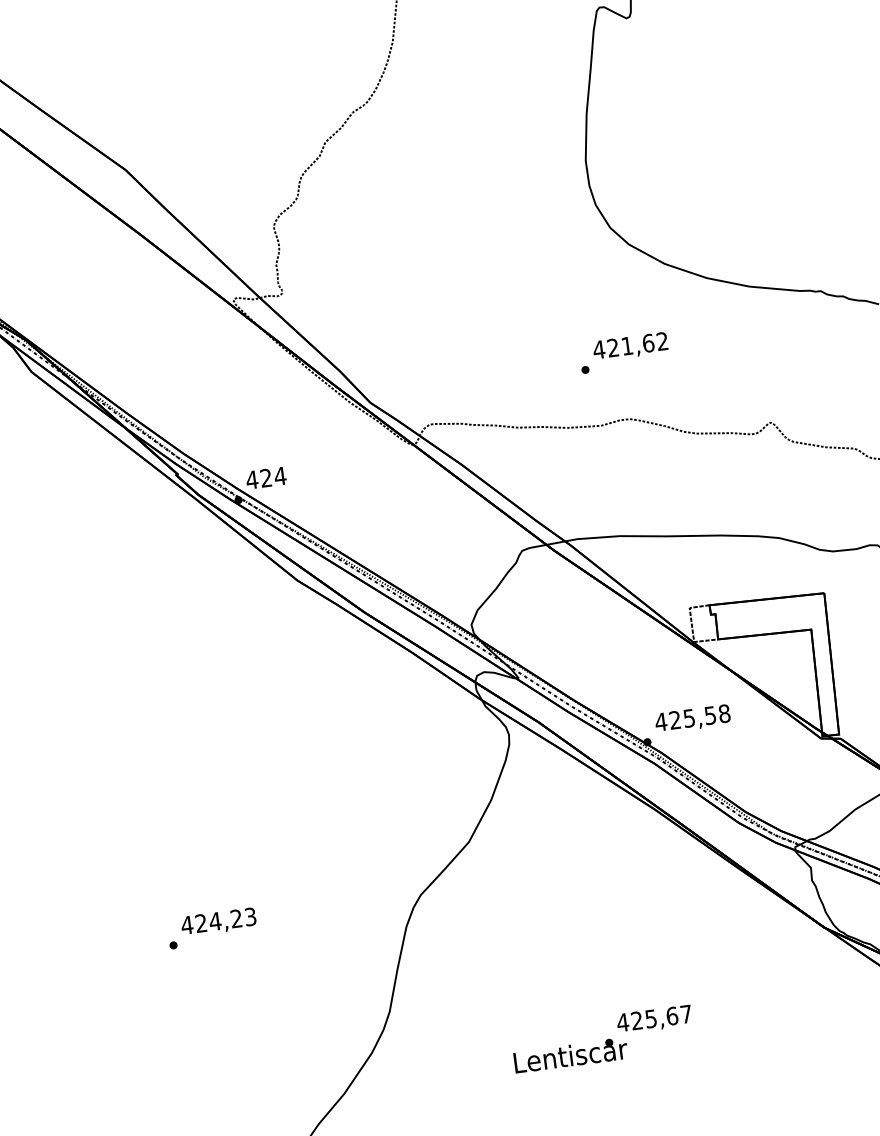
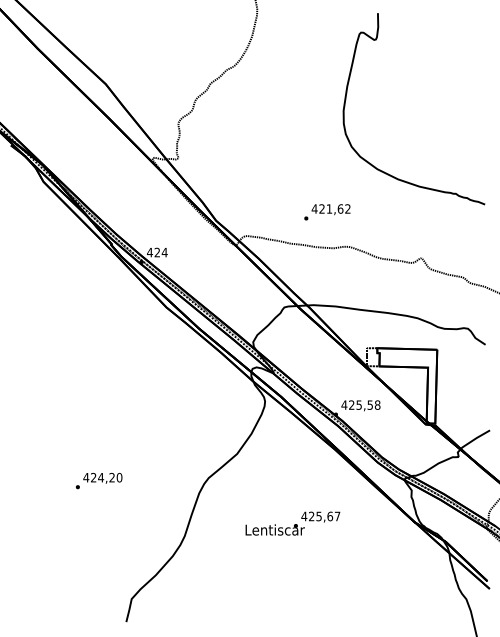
text: (624, 353) -> (327, 212), moved
text: (250, 916) -> (119, 477), 424,23 -> 424,20
text: (602, 1038) -> (292, 523), moved

